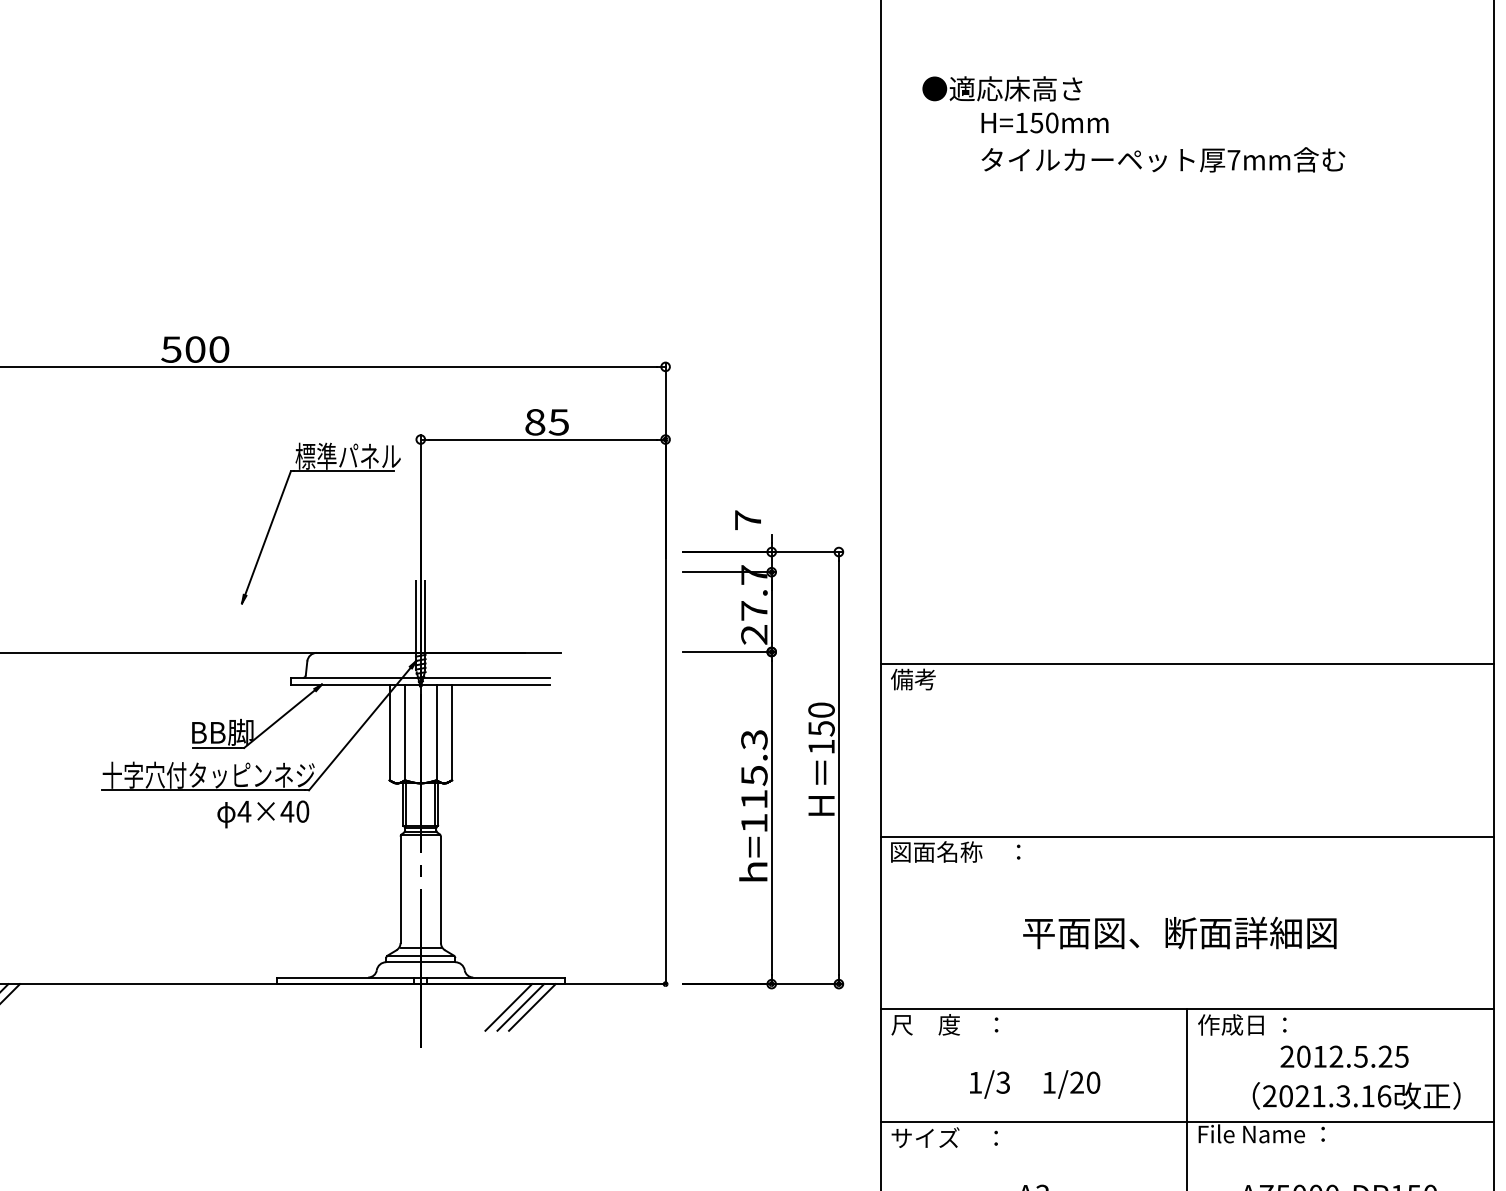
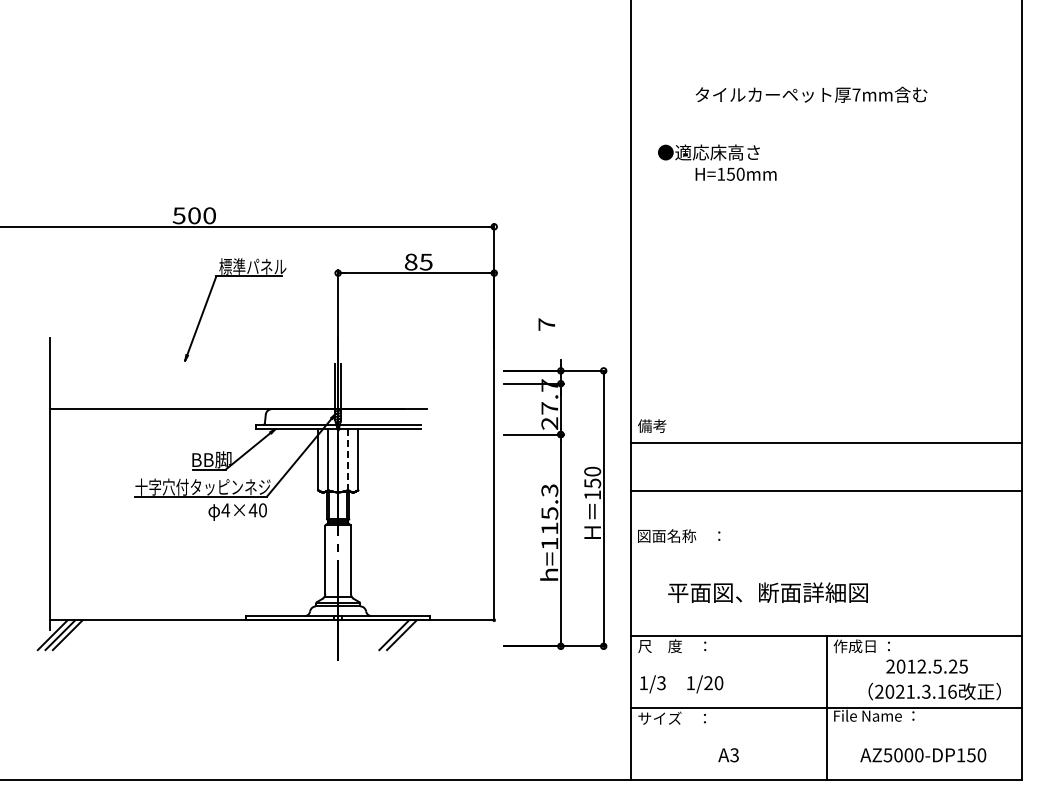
text: (1015, 104) -> (717, 162), moved
part: (280, 505) -> (209, 298), moved
line: (1186, 664) -> (826, 443), moved
line: (437, 731) -> (348, 459), solid -> dashed
part: (763, 761) -> (555, 504), moved
line: (1186, 836) -> (826, 491), moved
text: (1178, 932) -> (767, 592), moved
line: (532, 1007) -> (409, 635), removed
text: (1034, 1084) -> (681, 684), moved

